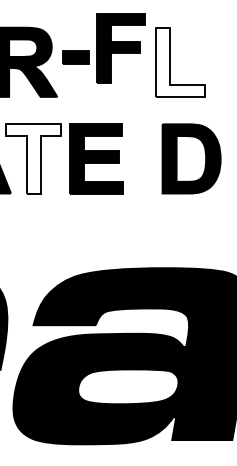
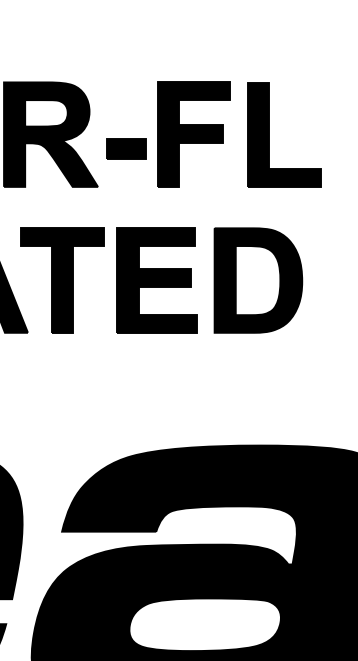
part: (103, 48) -> (167, 134), moved
fill: (180, 62) -> (283, 134), added
fill: (33, 158) -> (61, 279), added
part: (191, 158) -> (258, 279), moved

